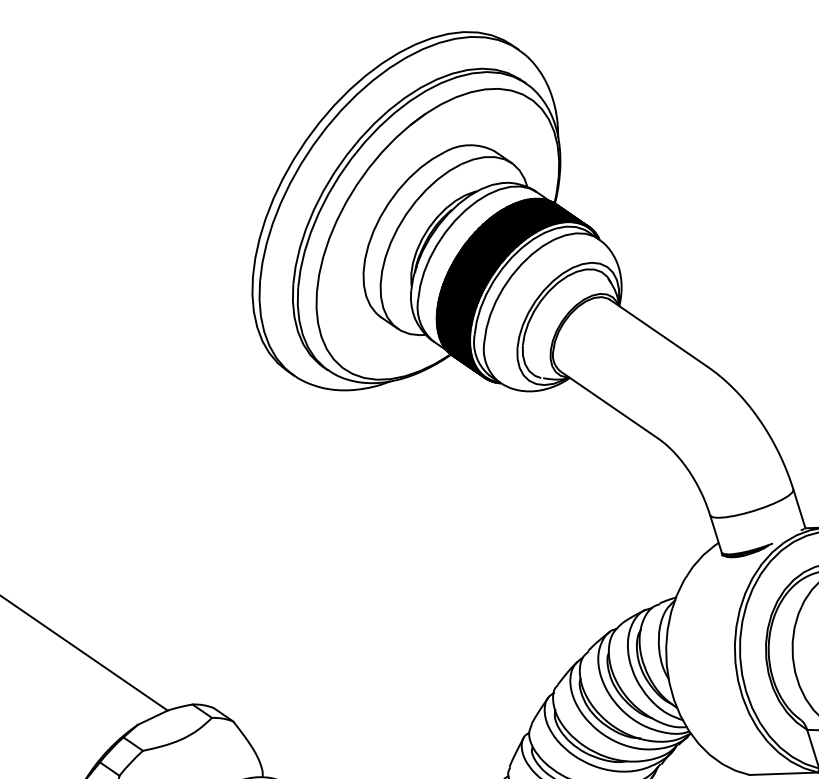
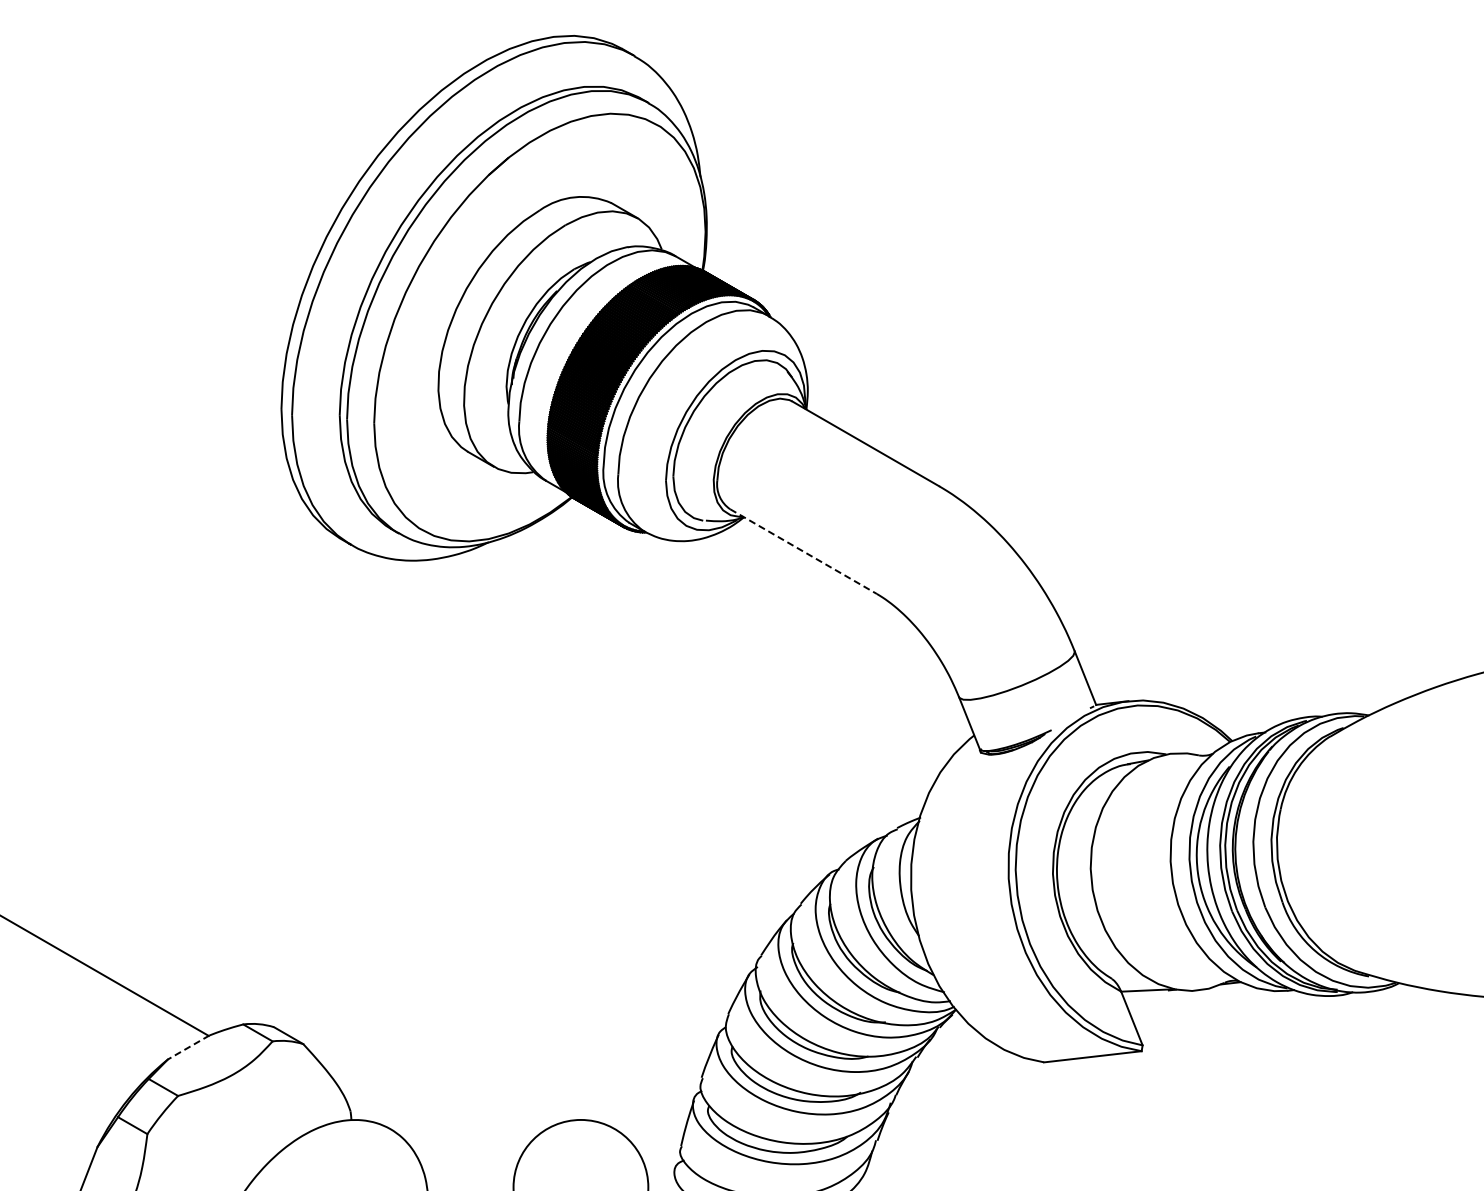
line: (609, 405) -> (803, 551), solid -> dashed
line: (152, 717) -> (188, 1047), solid -> dashed

